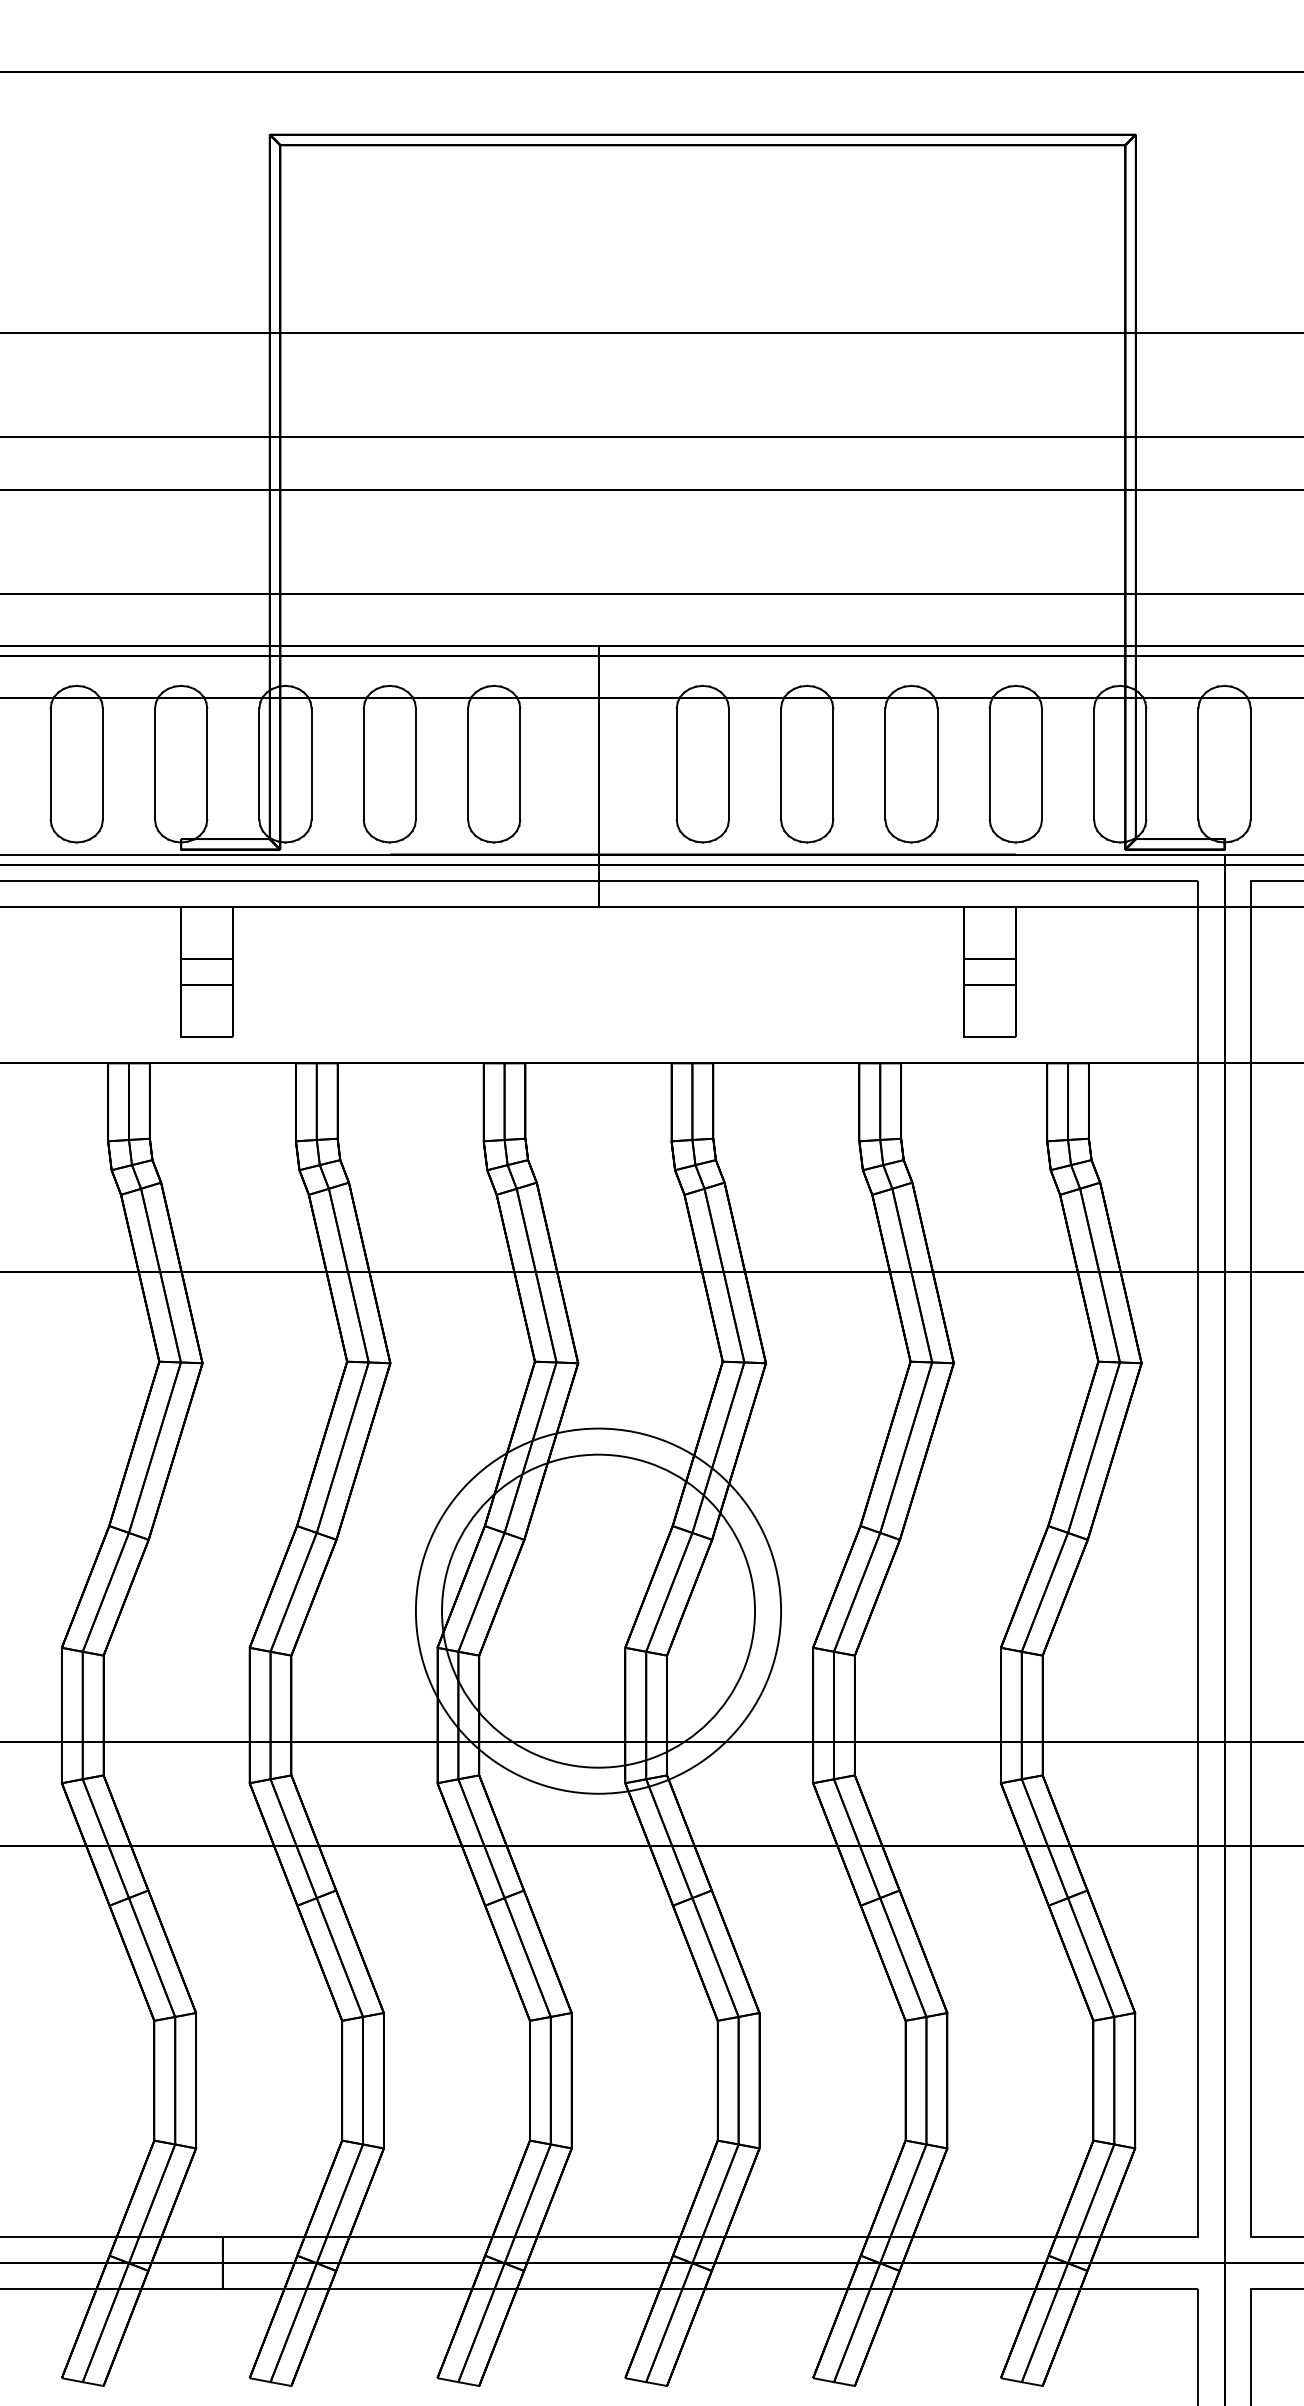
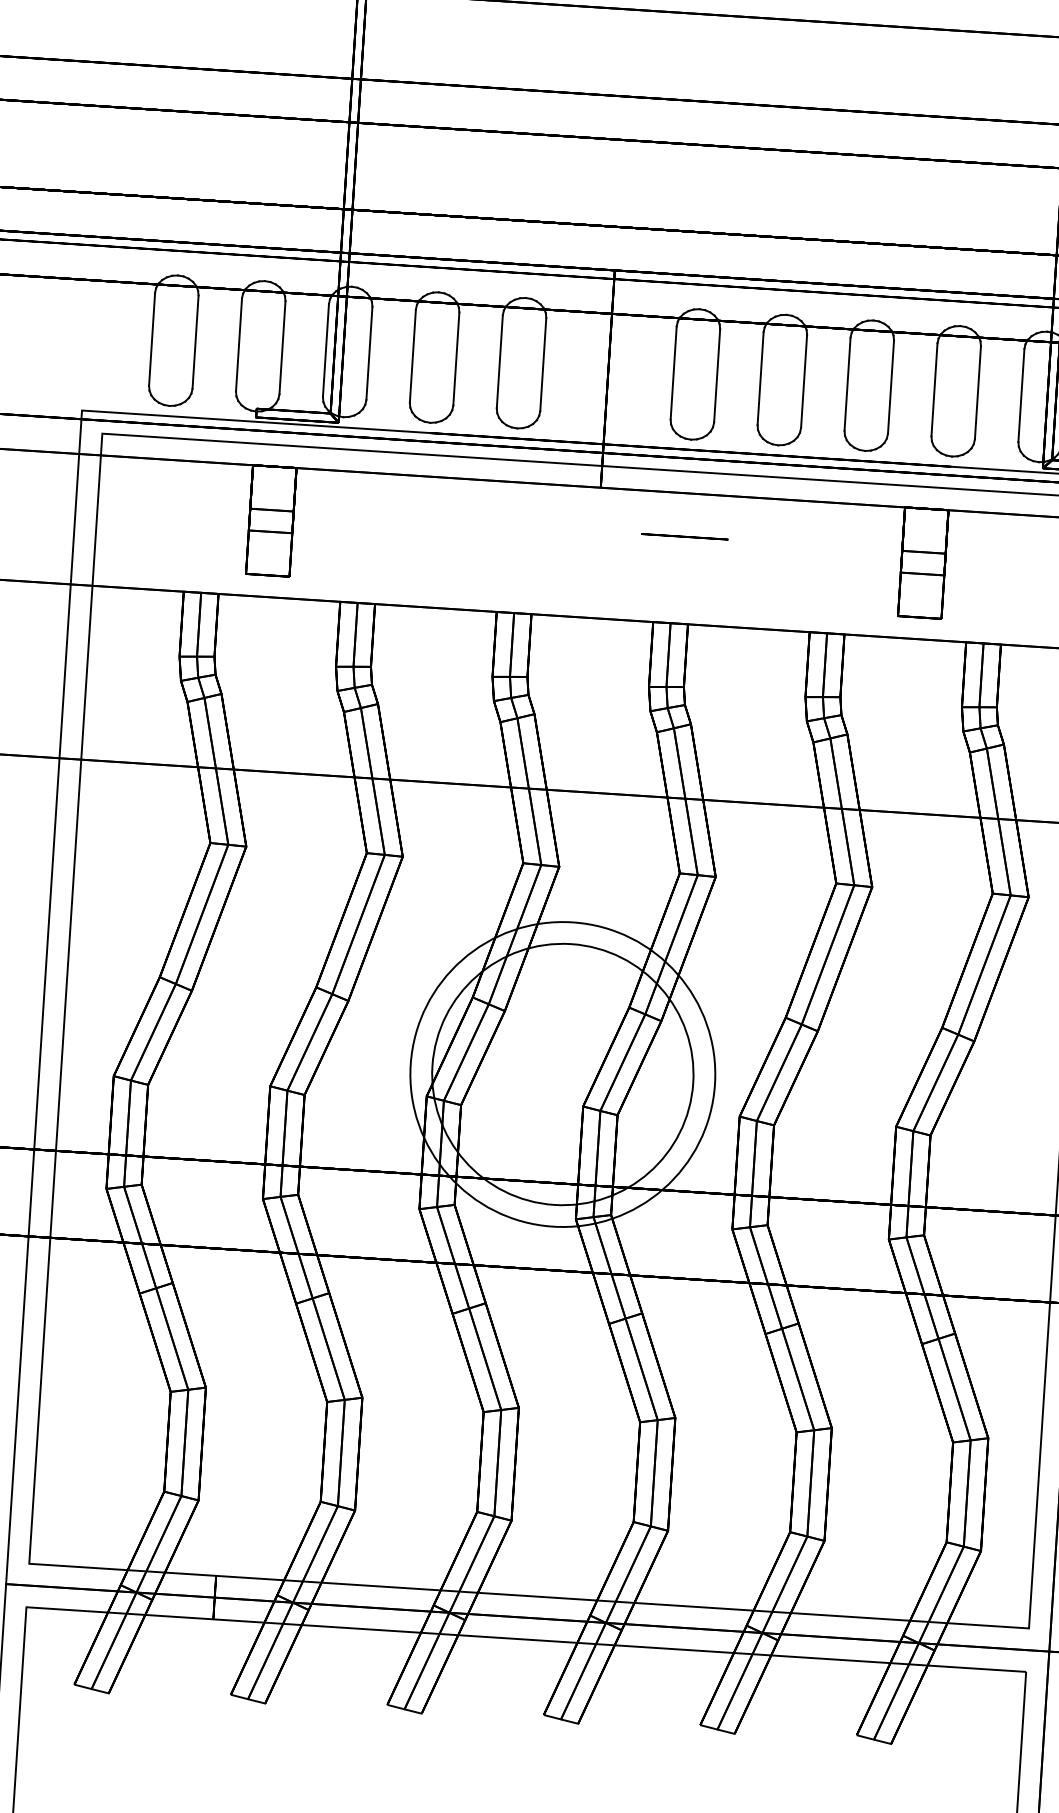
circle: (702, 958) -> (684, 536), added

